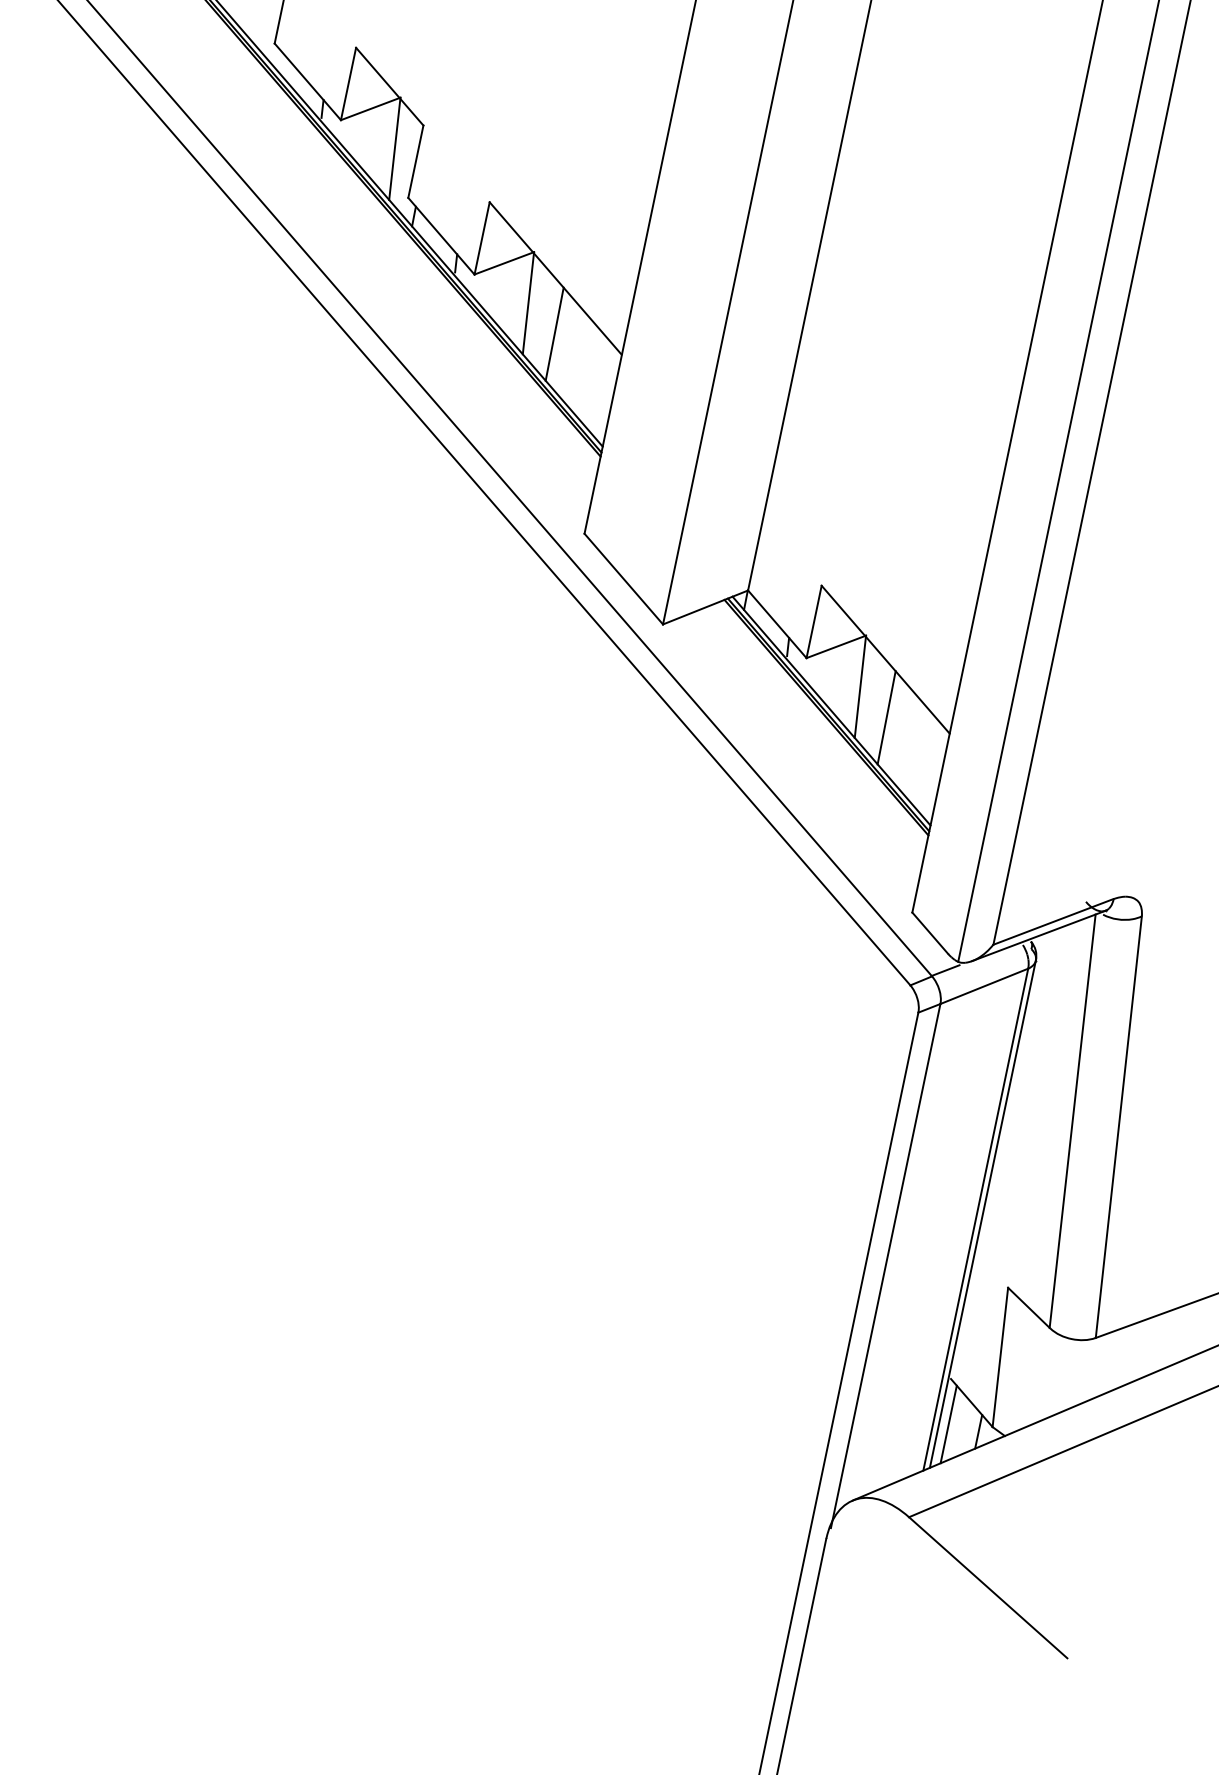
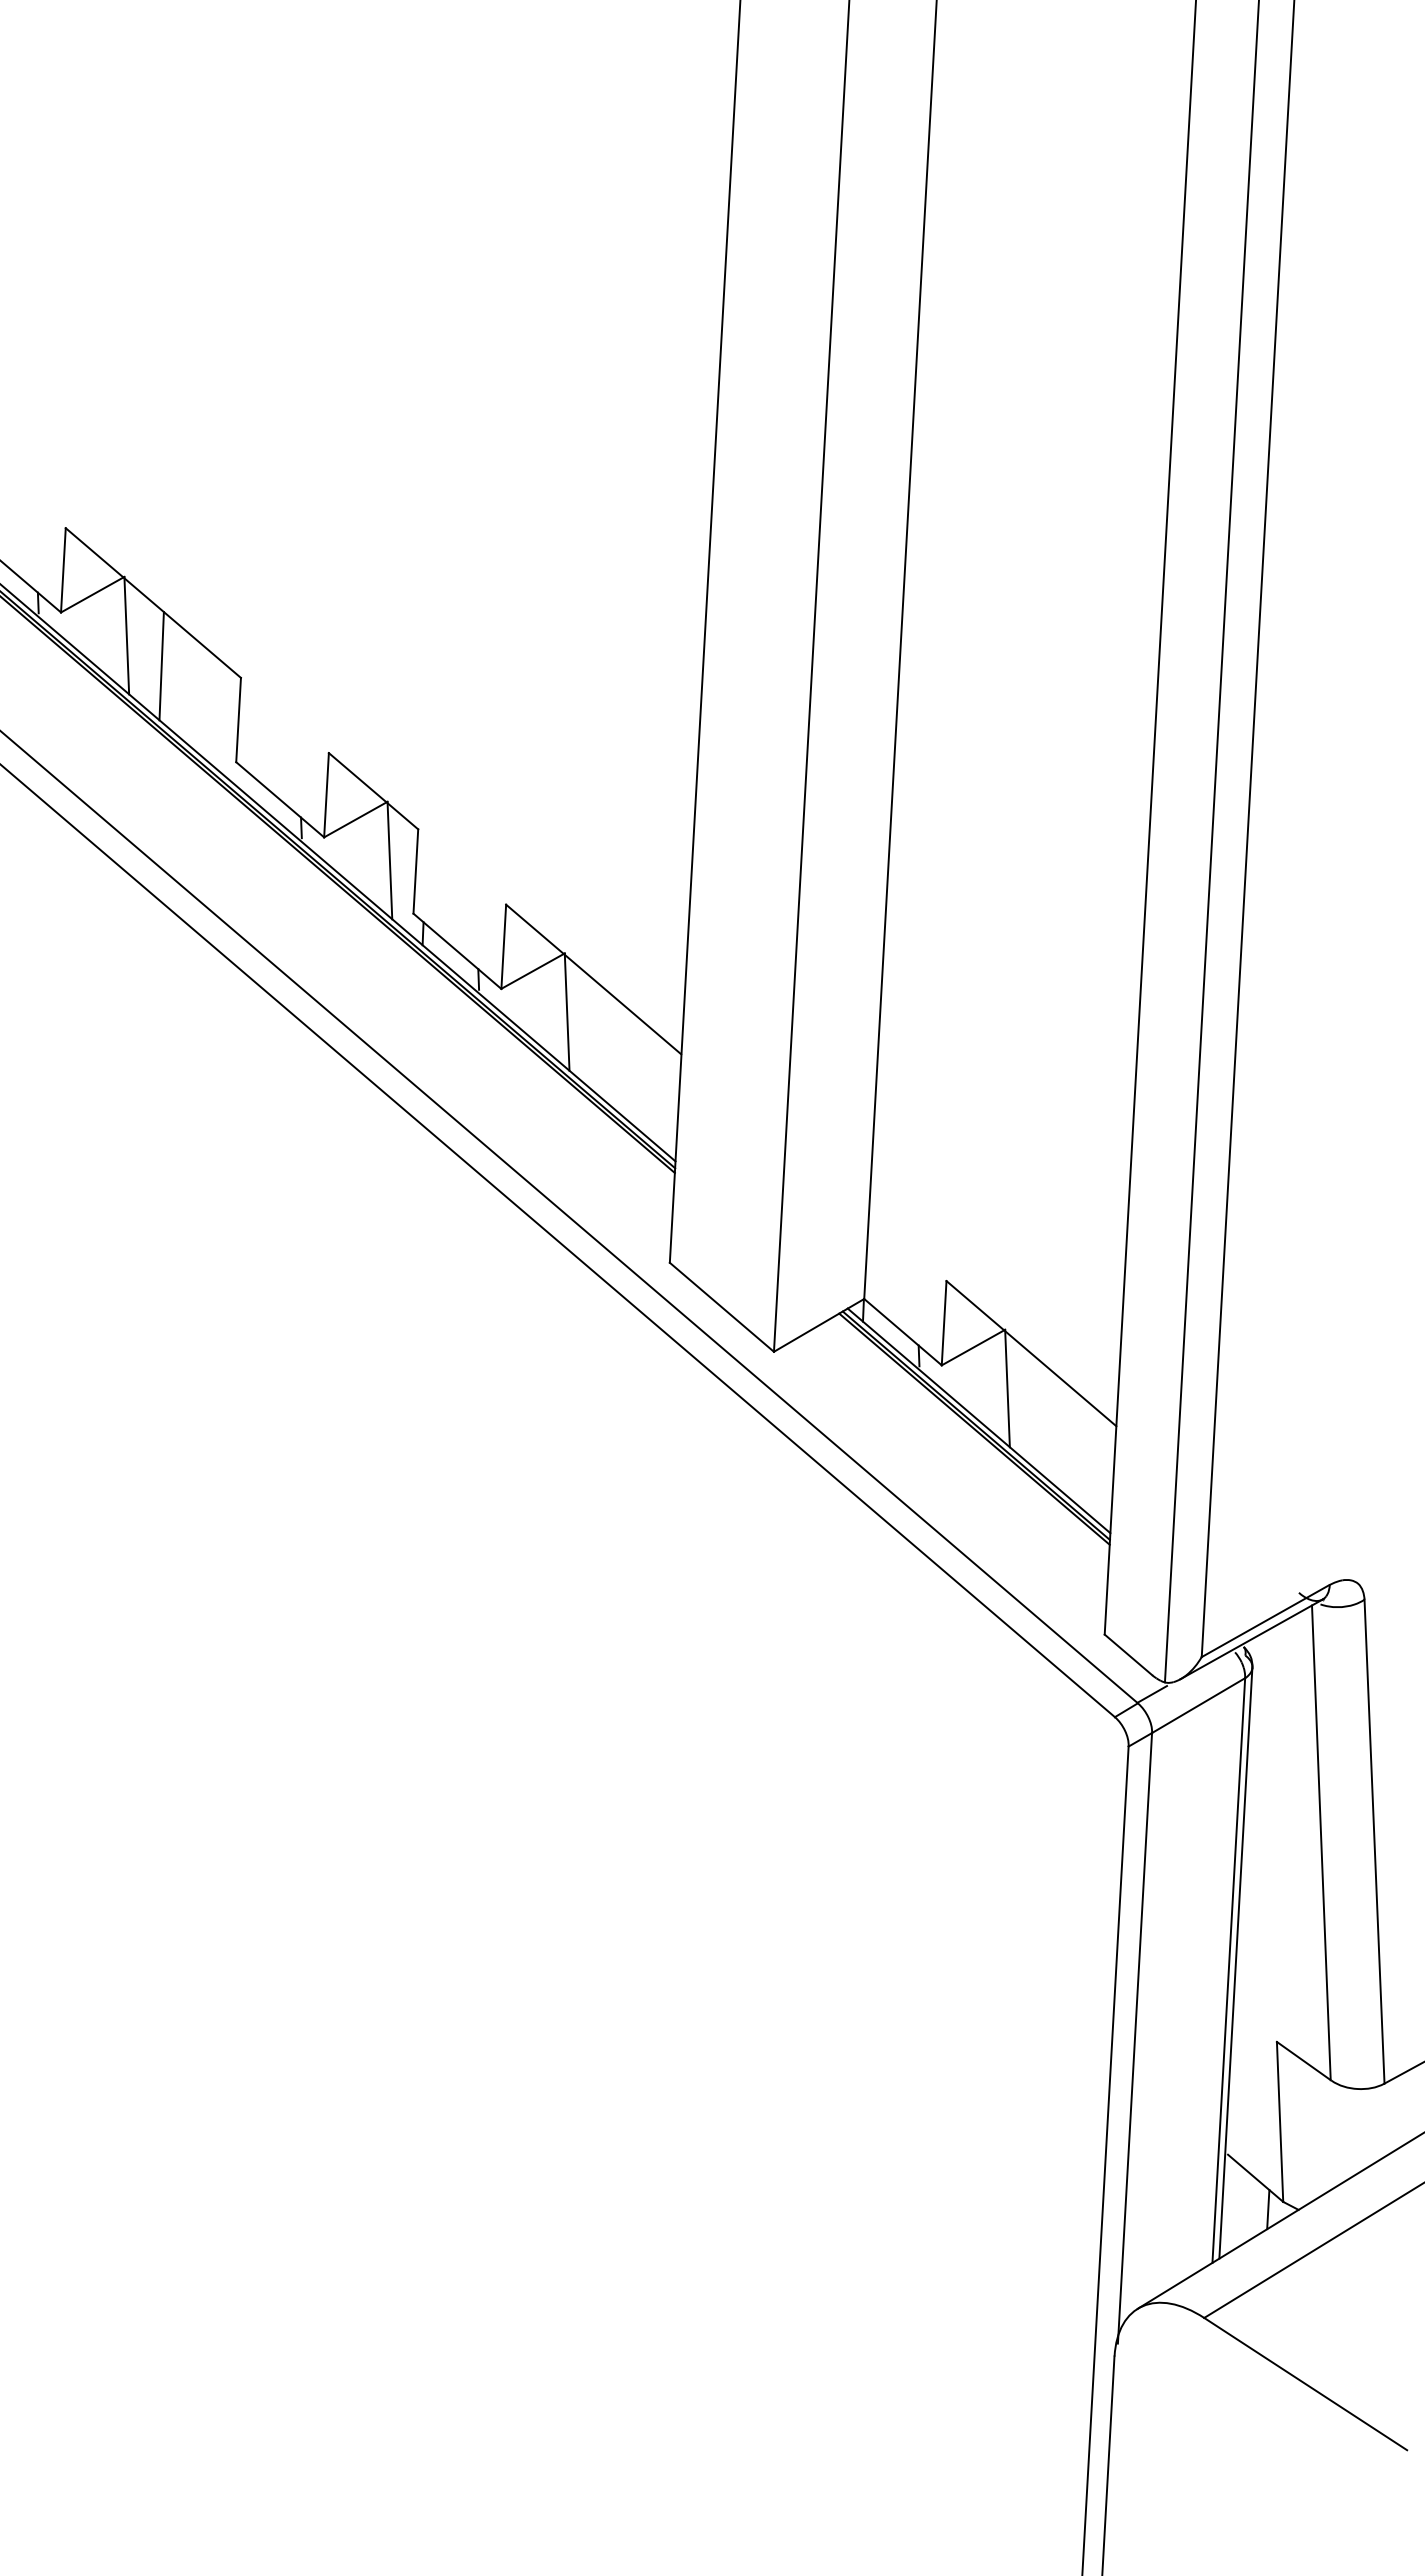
line: (554, 334) -> (601, 1042), removed
line: (886, 717) -> (1042, 1418), removed
line: (948, 1424) -> (1232, 2206), removed

